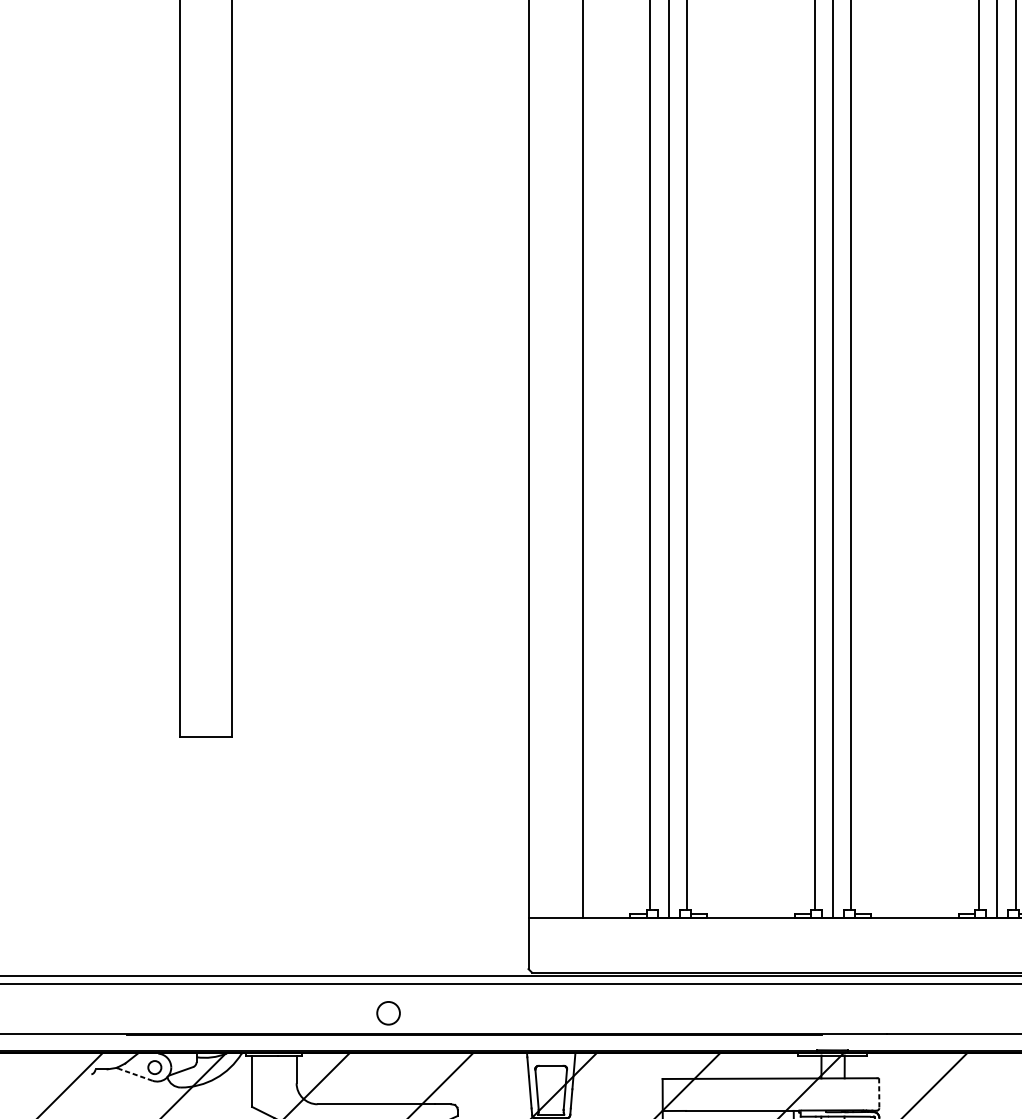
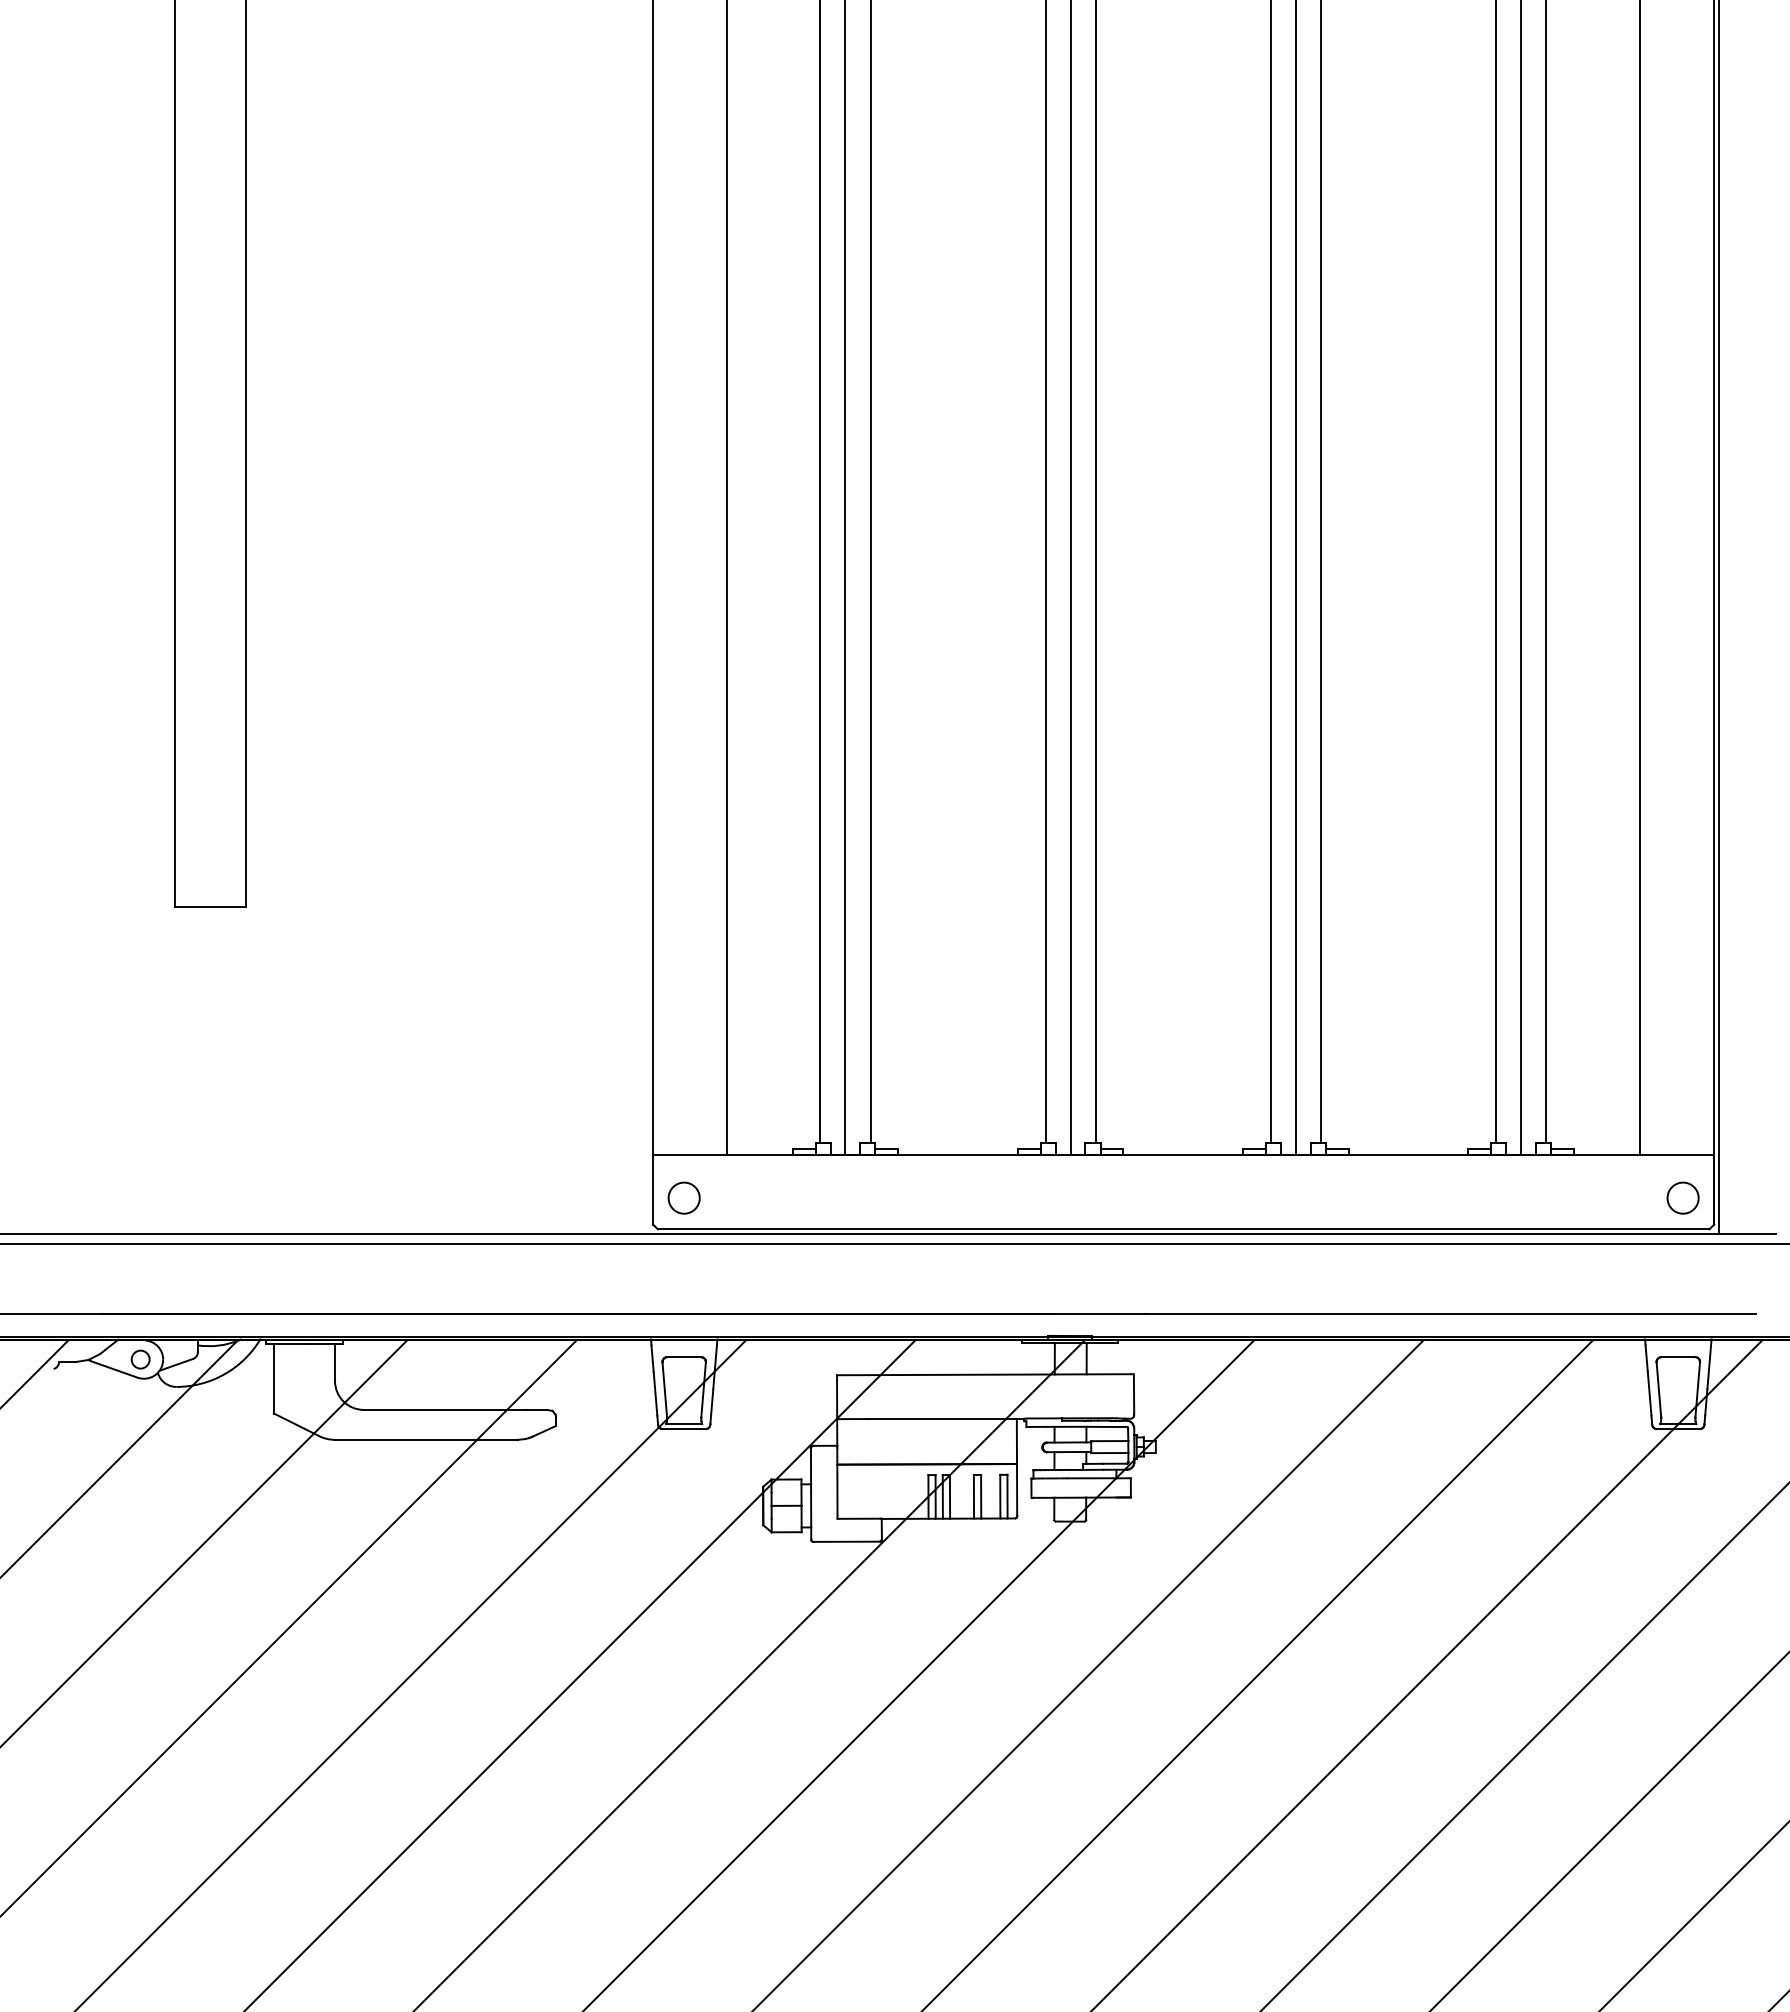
circle: (388, 1012) -> (683, 1197), moved
line: (135, 1074) -> (114, 1369), dashed -> solid
line: (879, 1093) -> (1134, 1394), dashed -> solid

